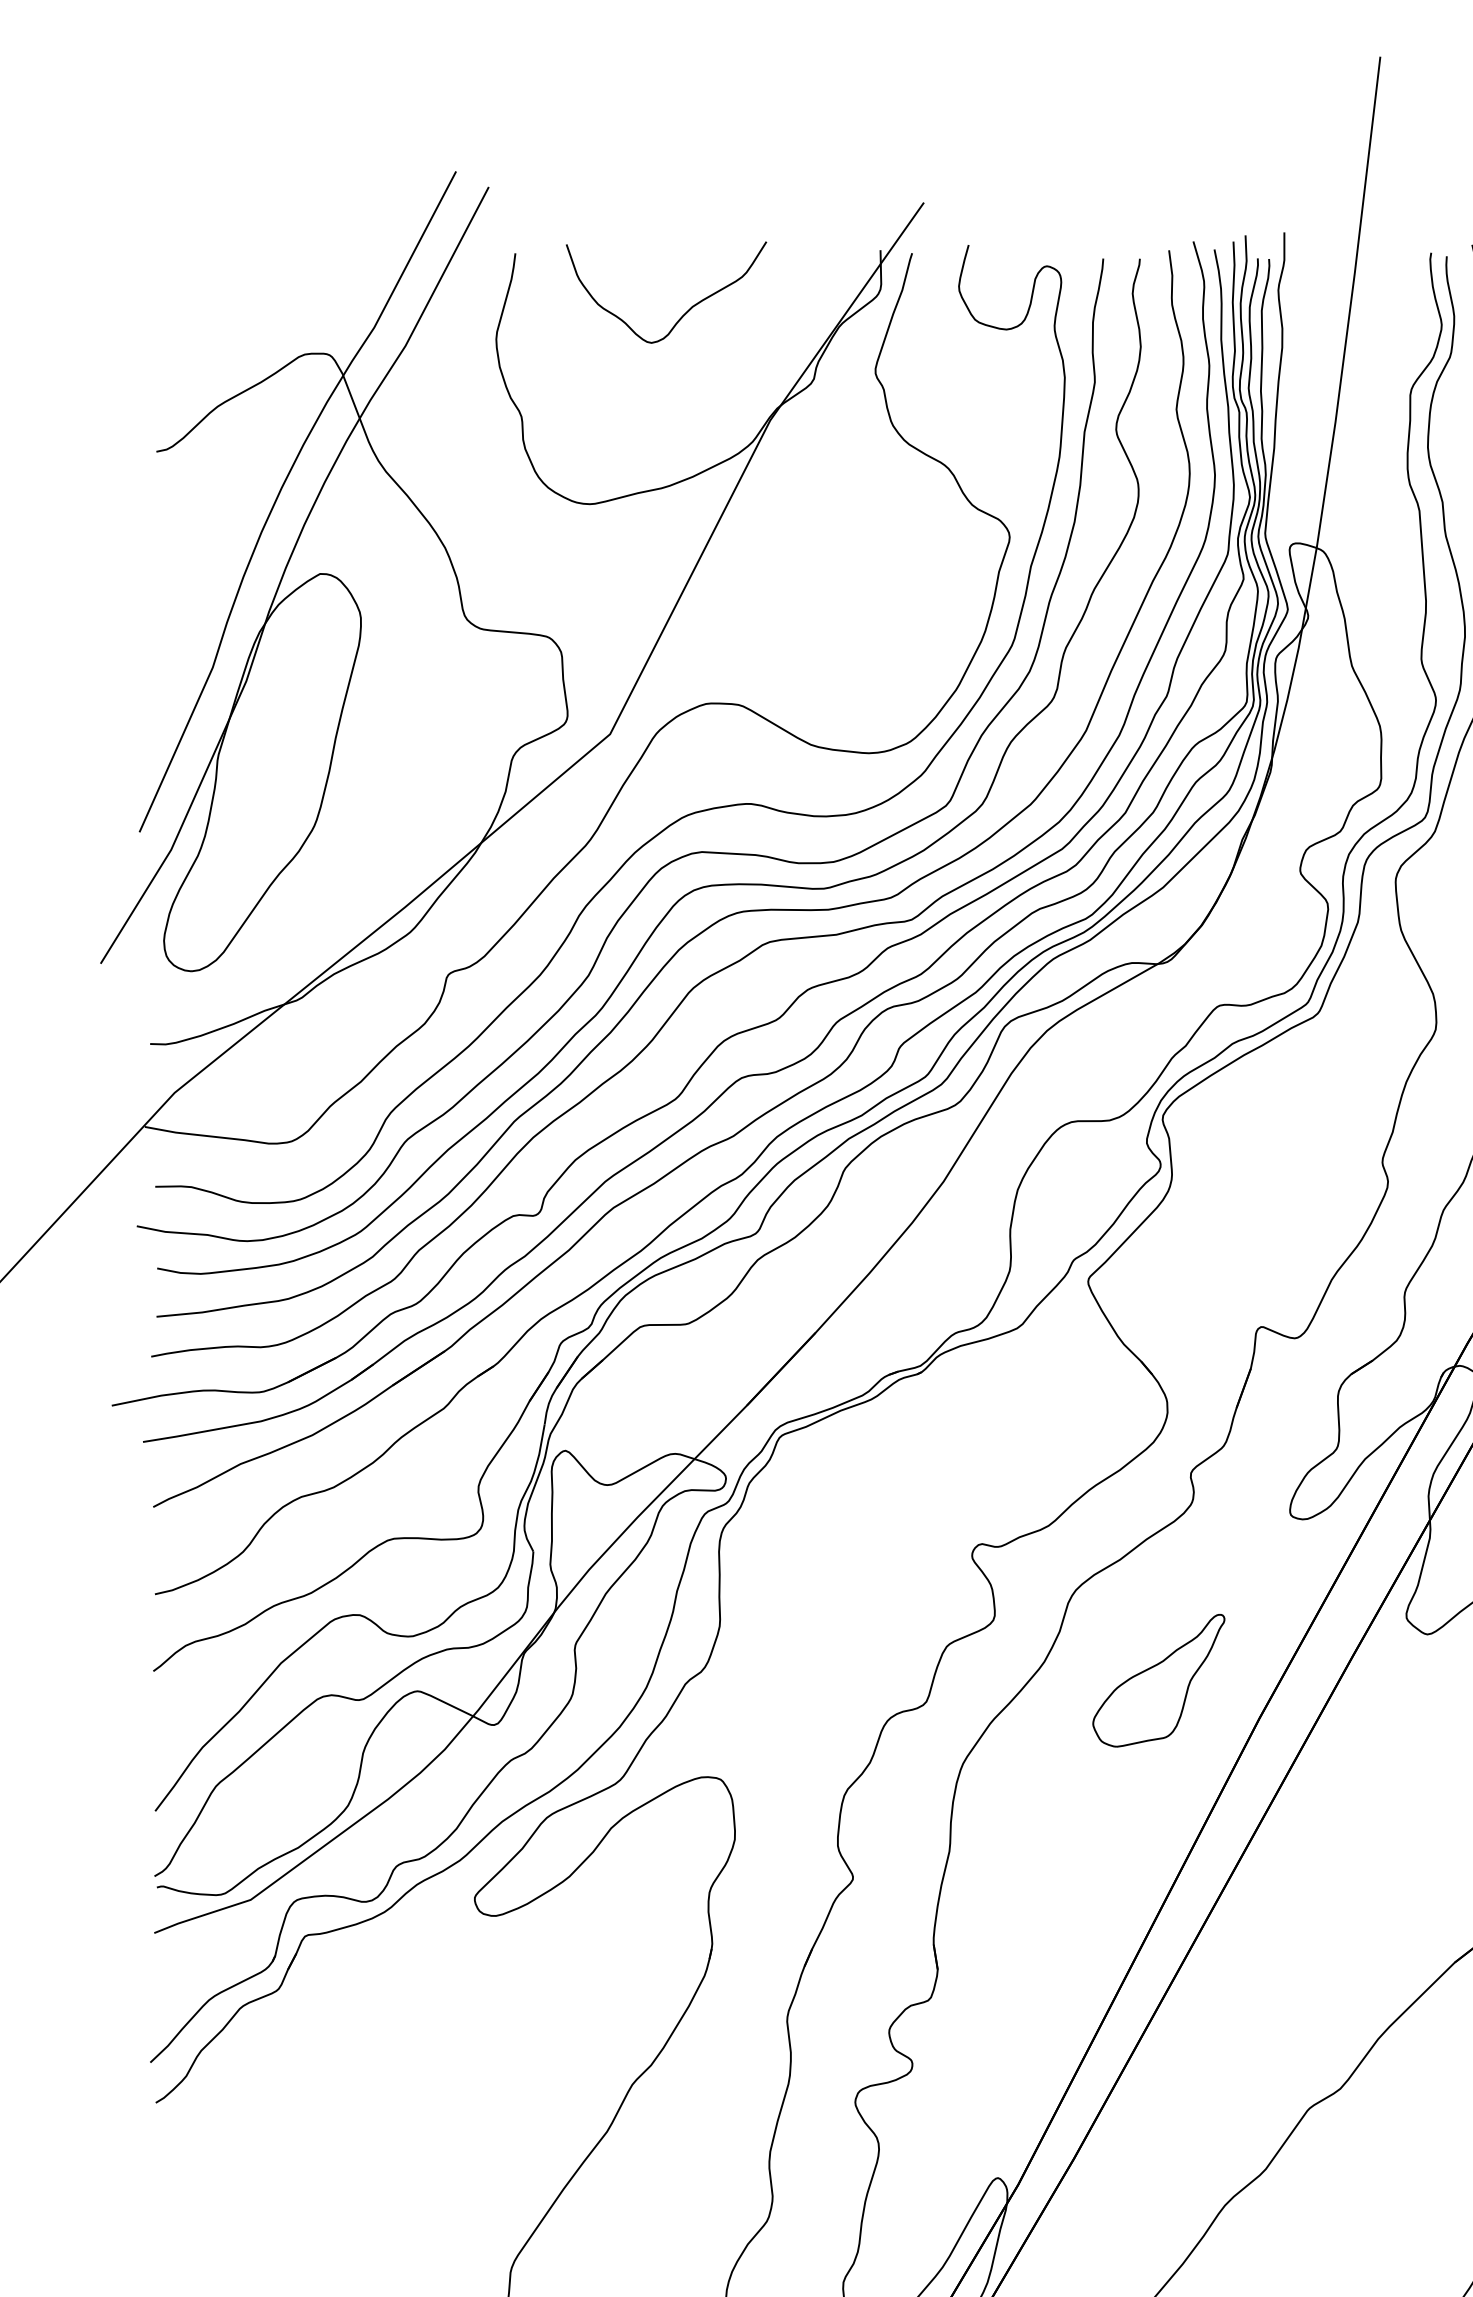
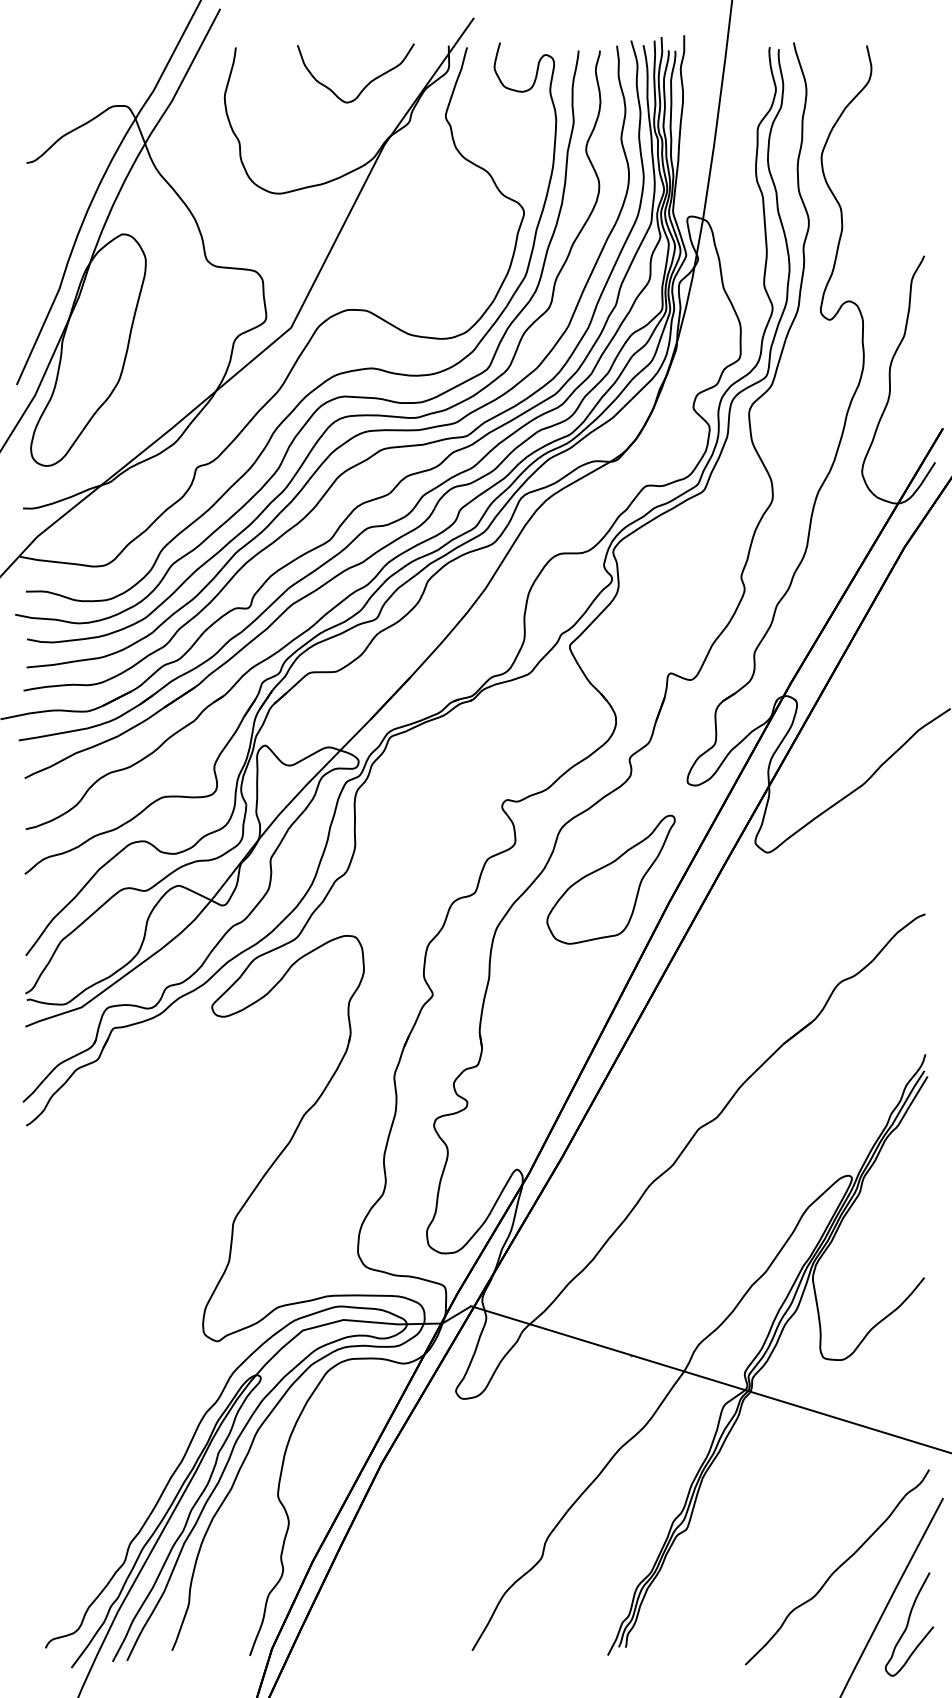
curve: (684, 311) -> (366, 84), moved
part: (1157, 1680) -> (610, 879), size x1.67

